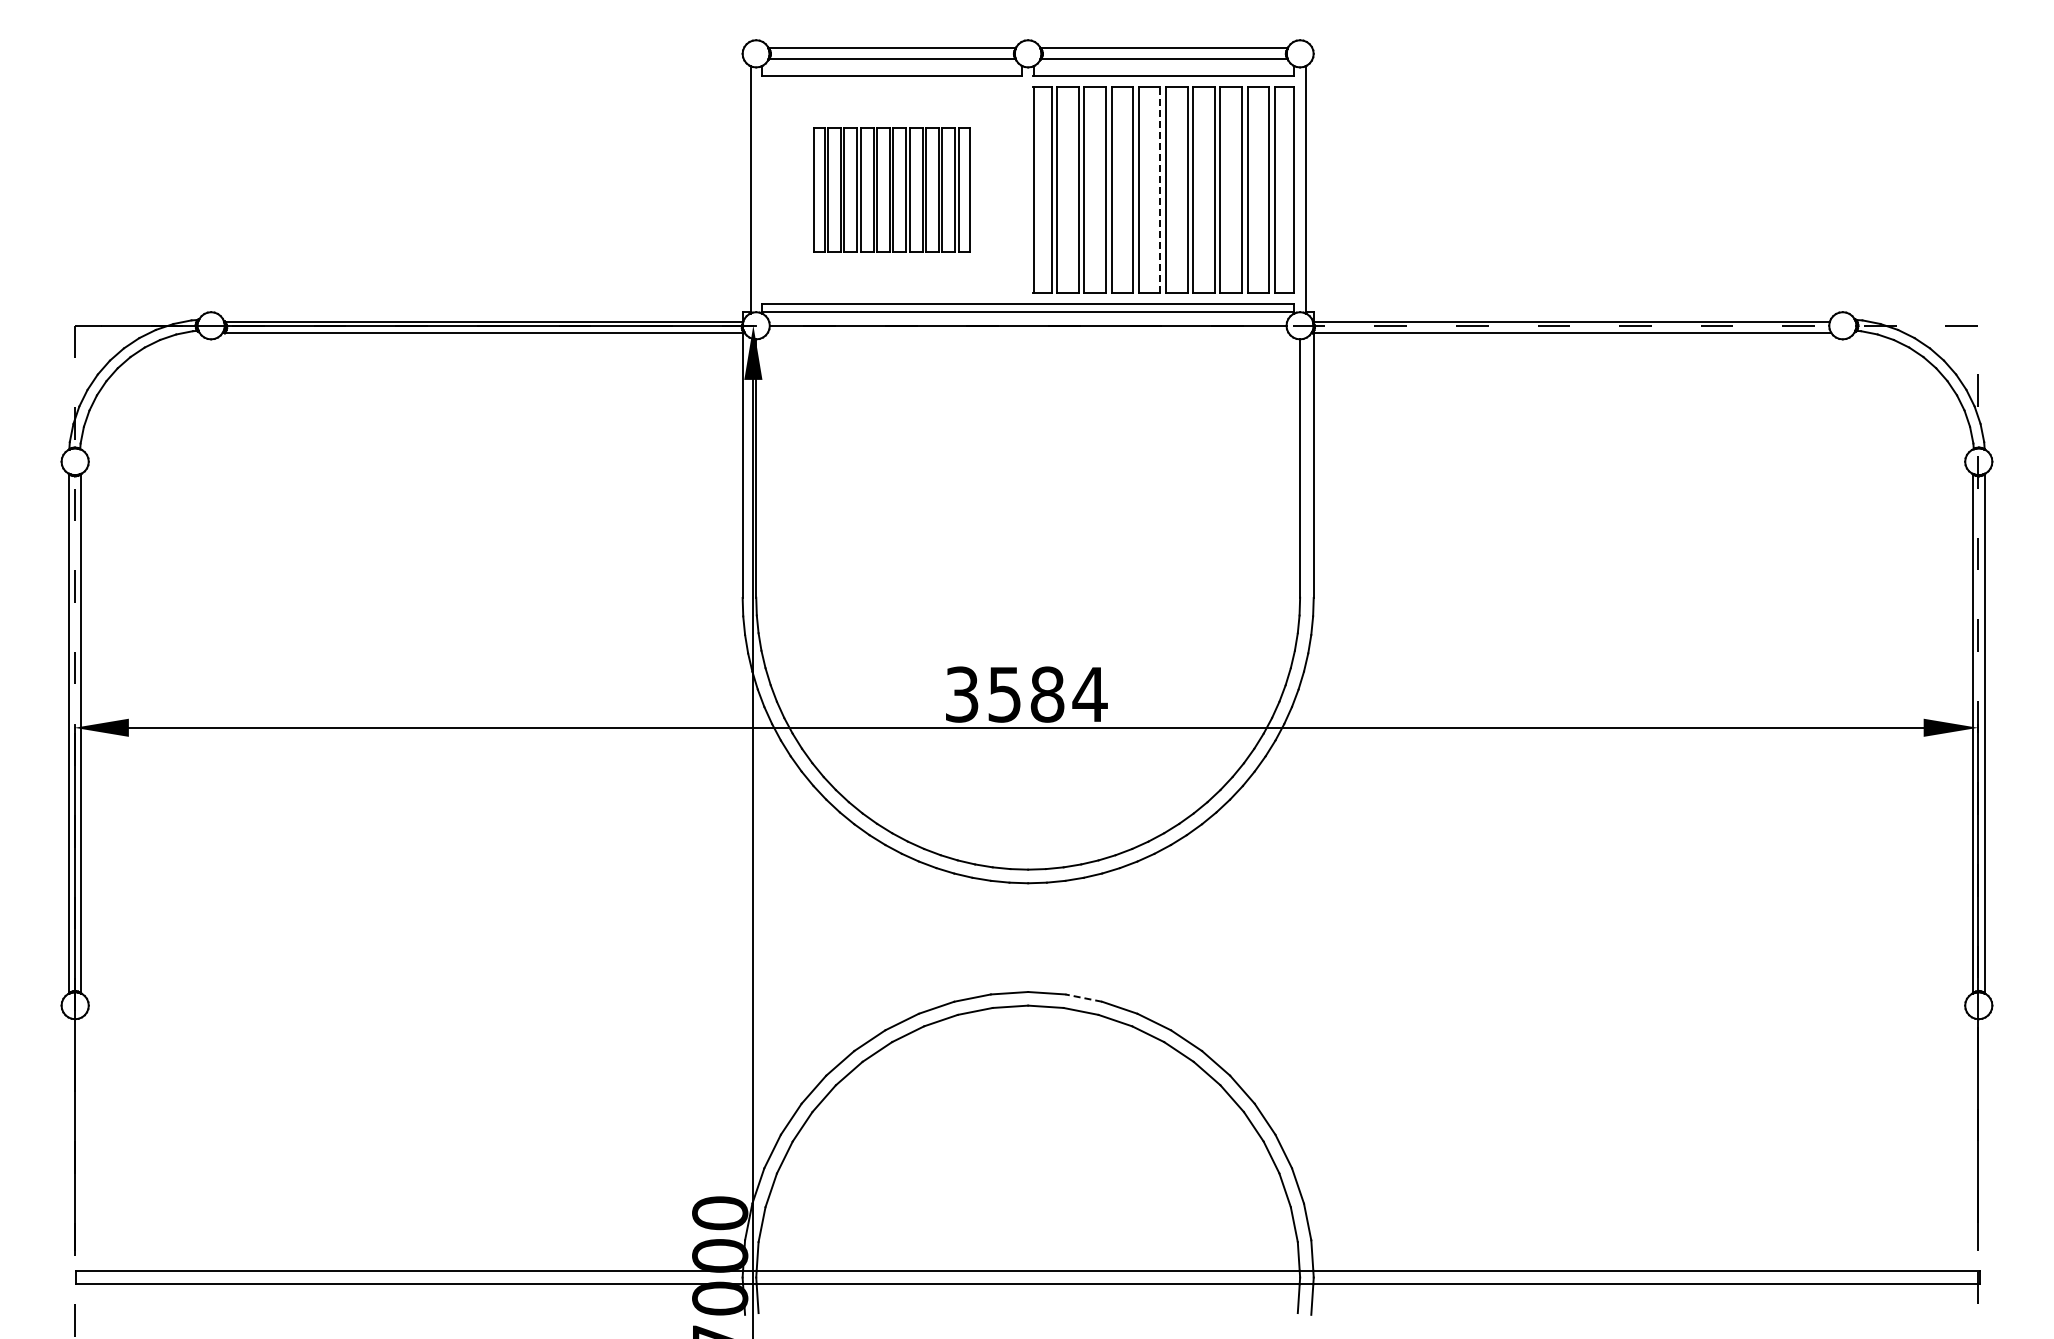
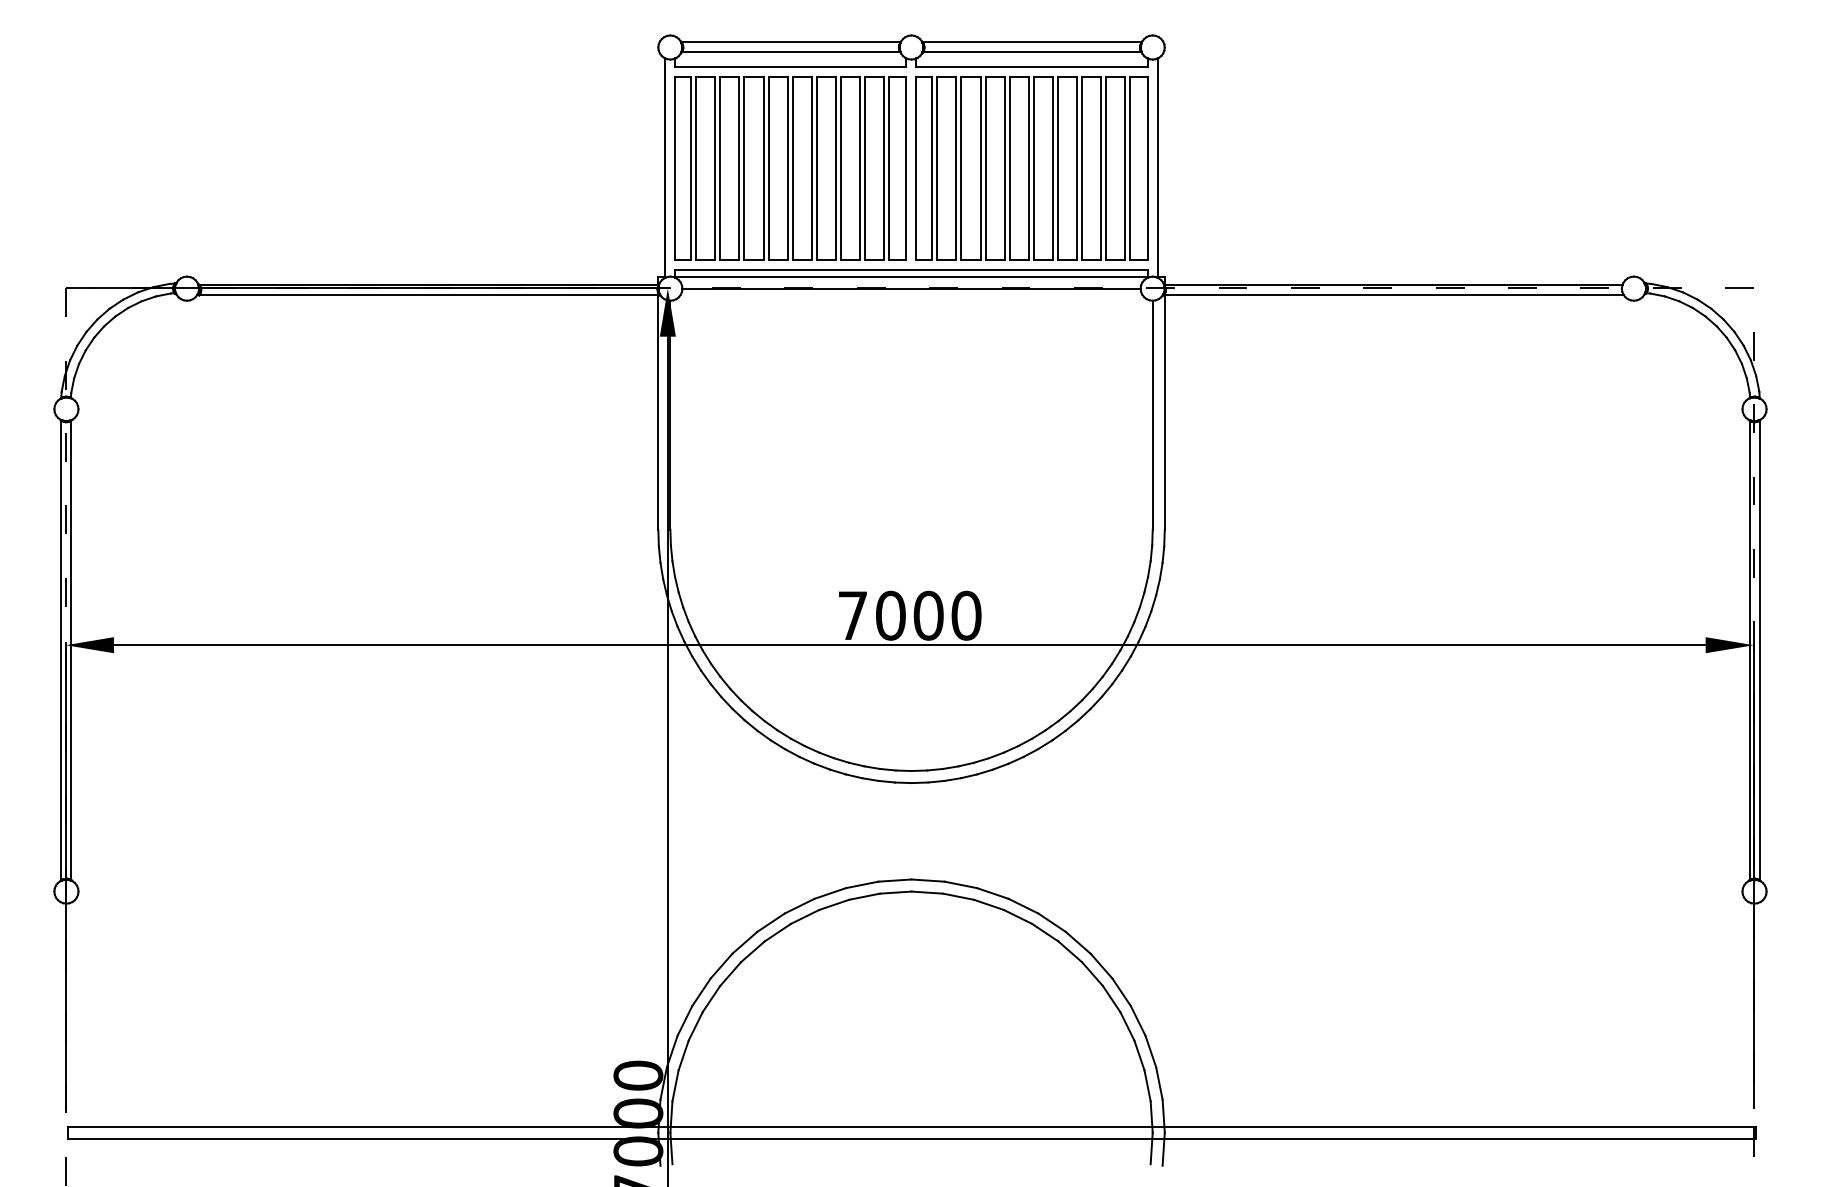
part: (891, 189) -> (790, 167), size x1.67
line: (1160, 189) -> (1028, 167), dashed -> solid
text: (1026, 694) -> (910, 615), 3584 -> 7000
line: (1083, 998) -> (960, 885), dashed -> solid

